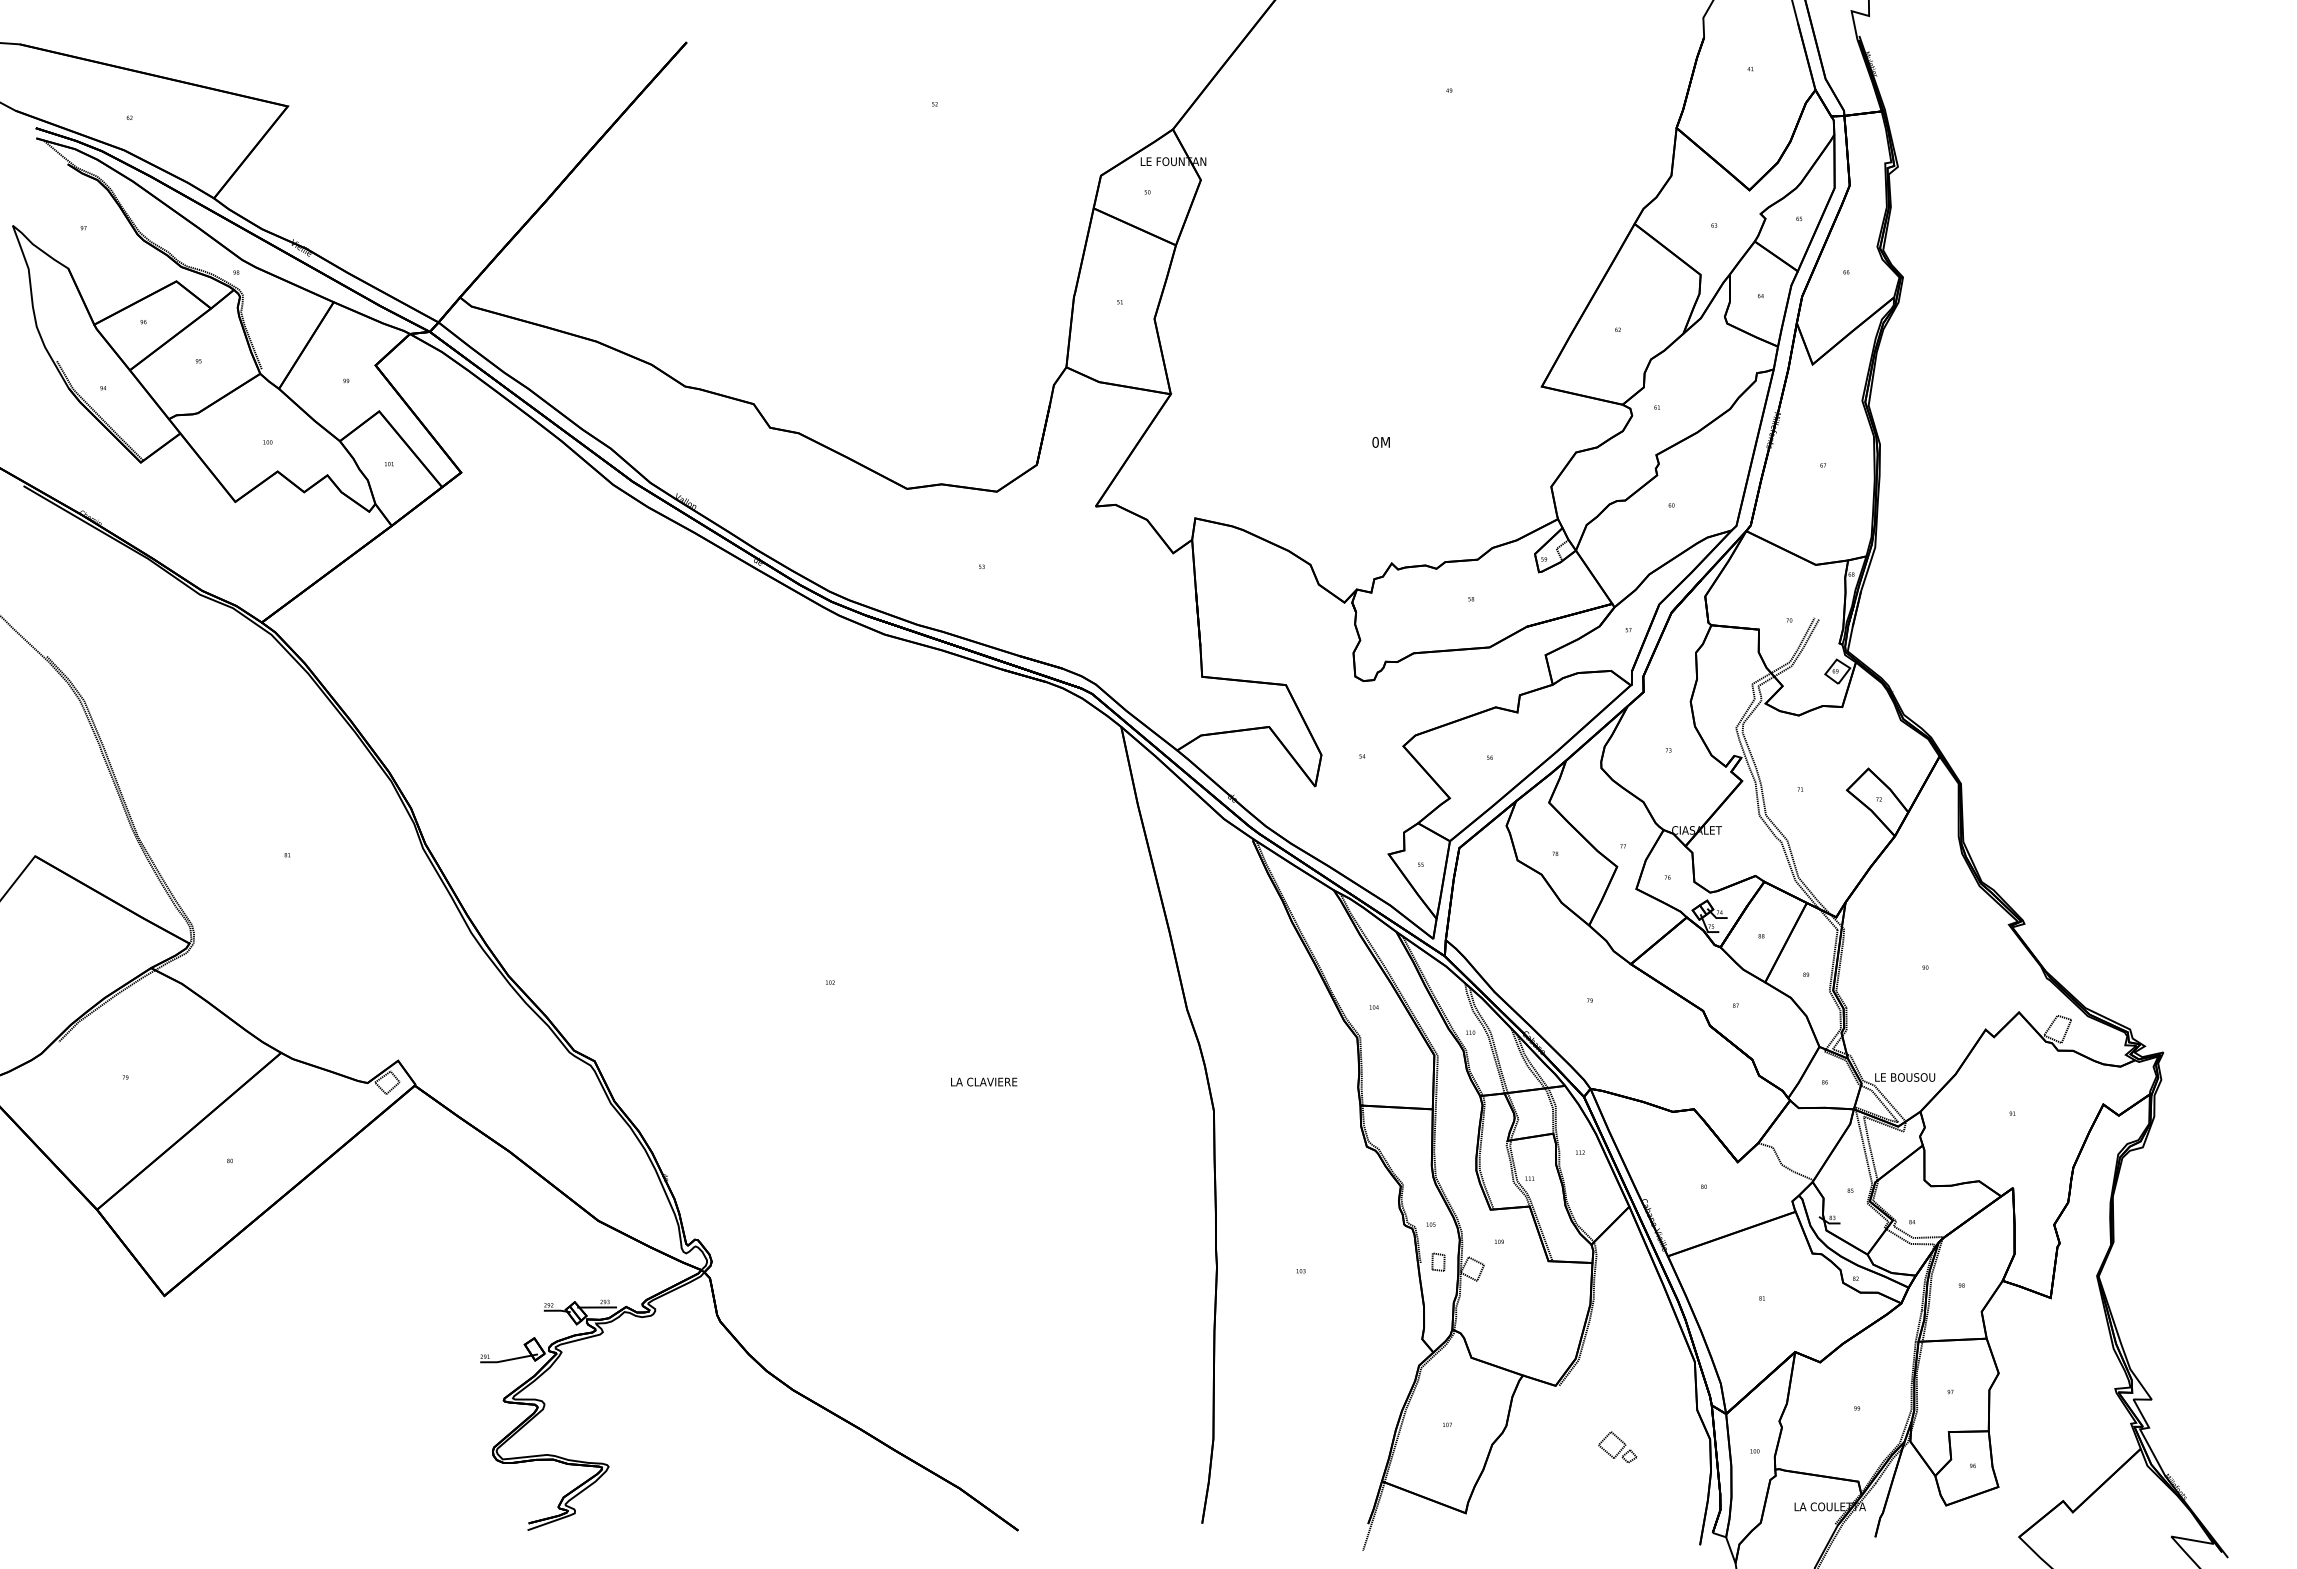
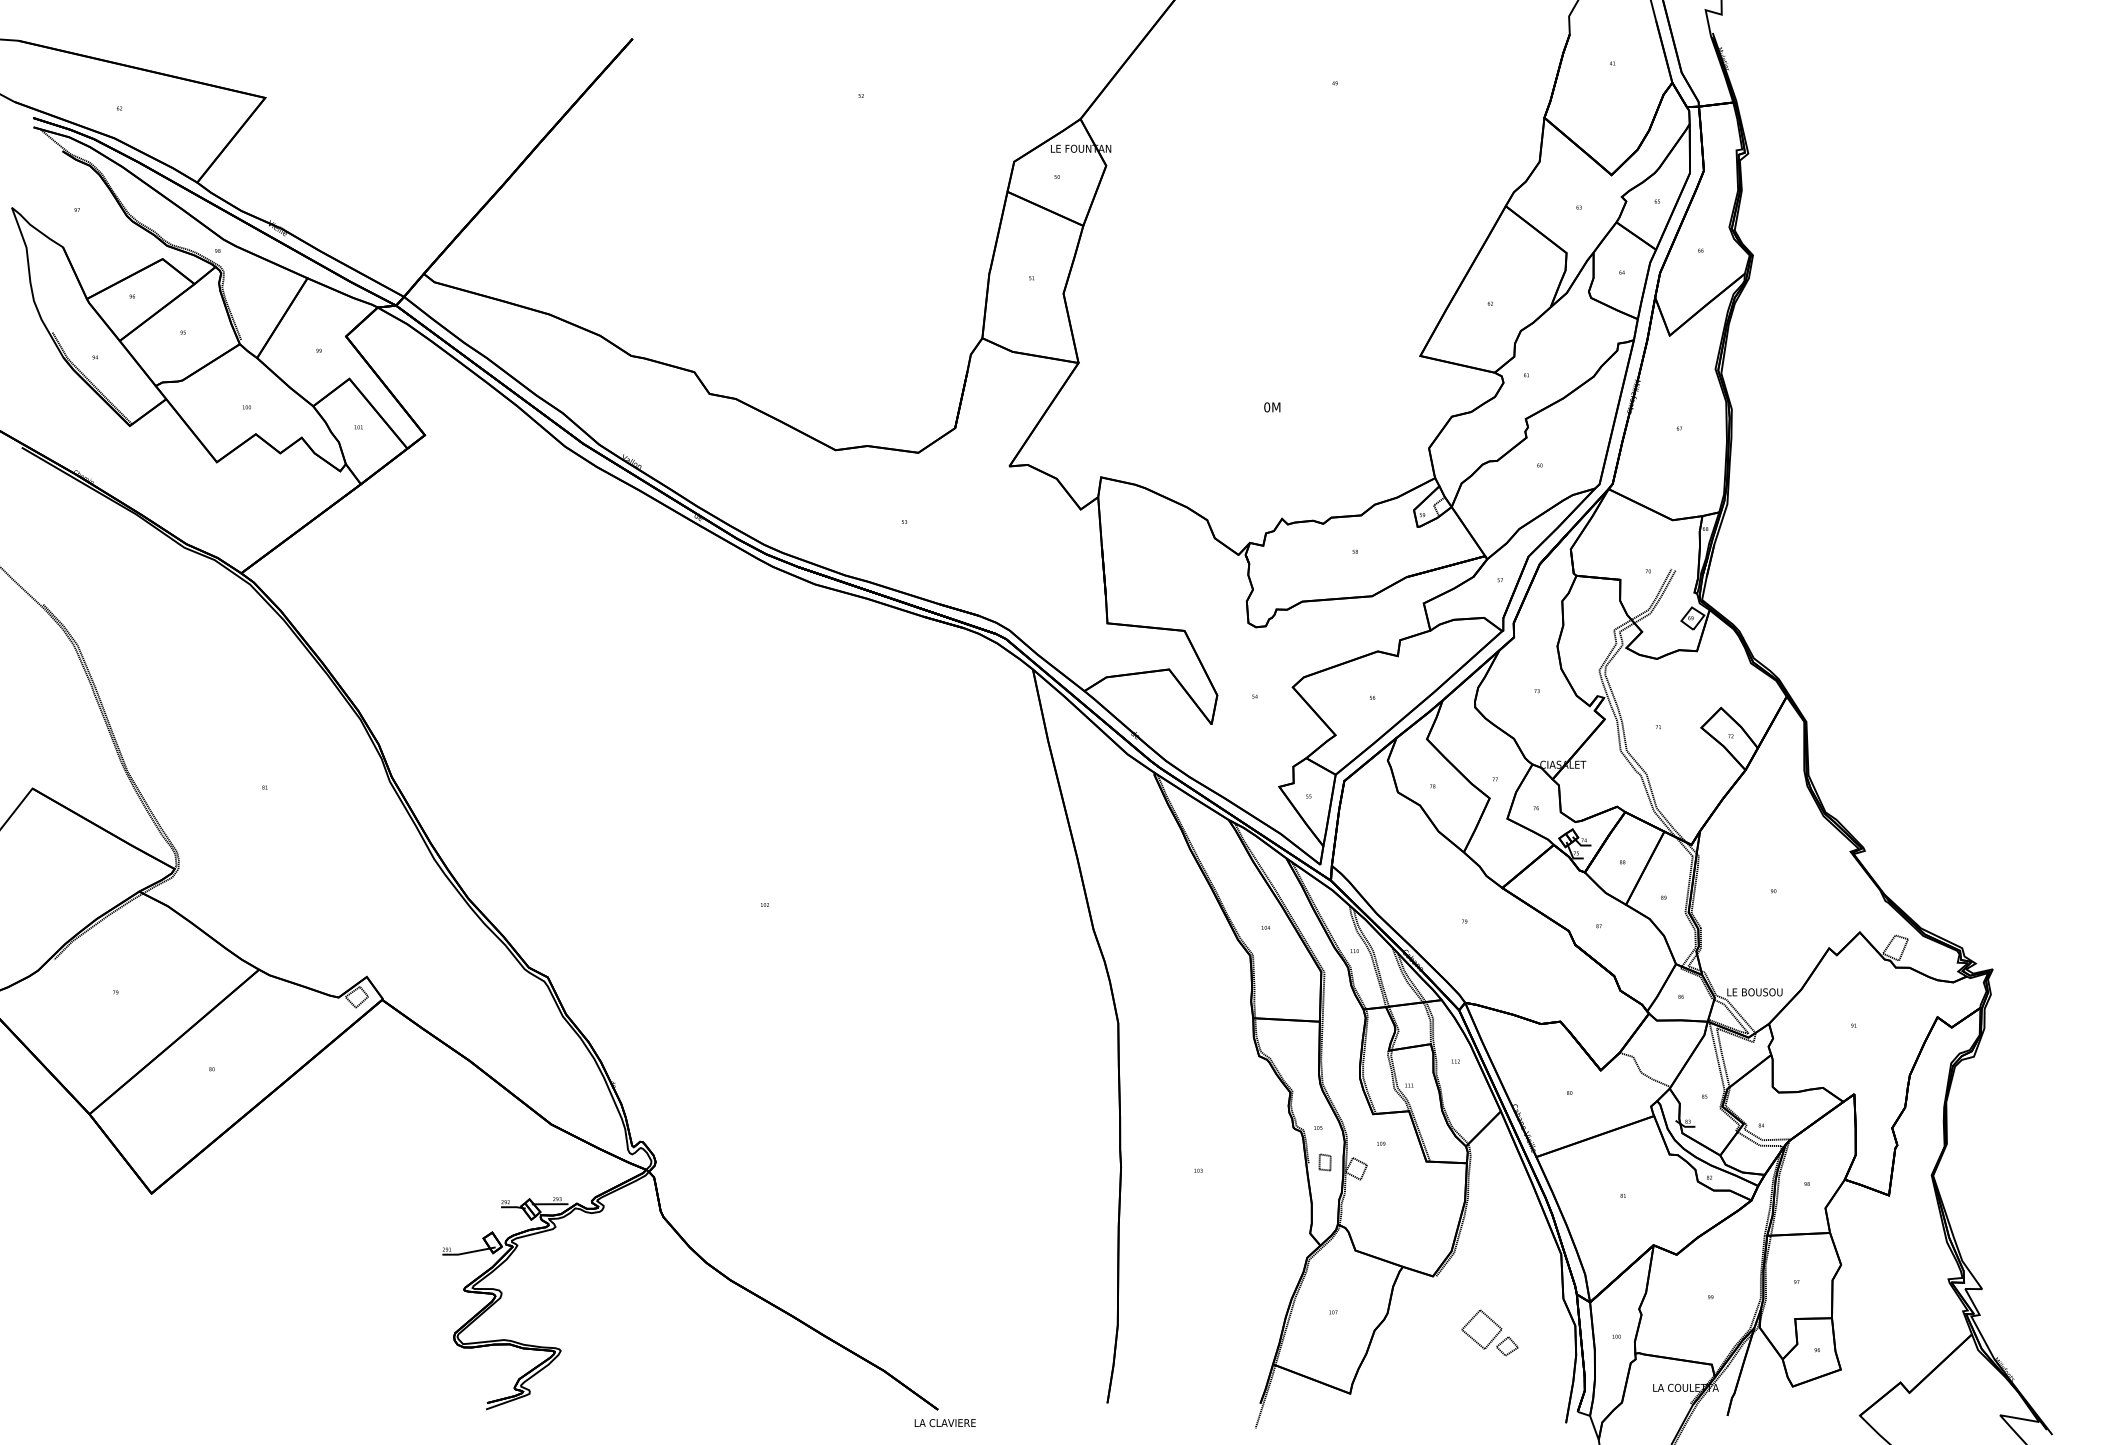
text: (984, 1081) -> (945, 1422), moved
part: (1617, 1447) -> (1489, 1333), size x1.6

